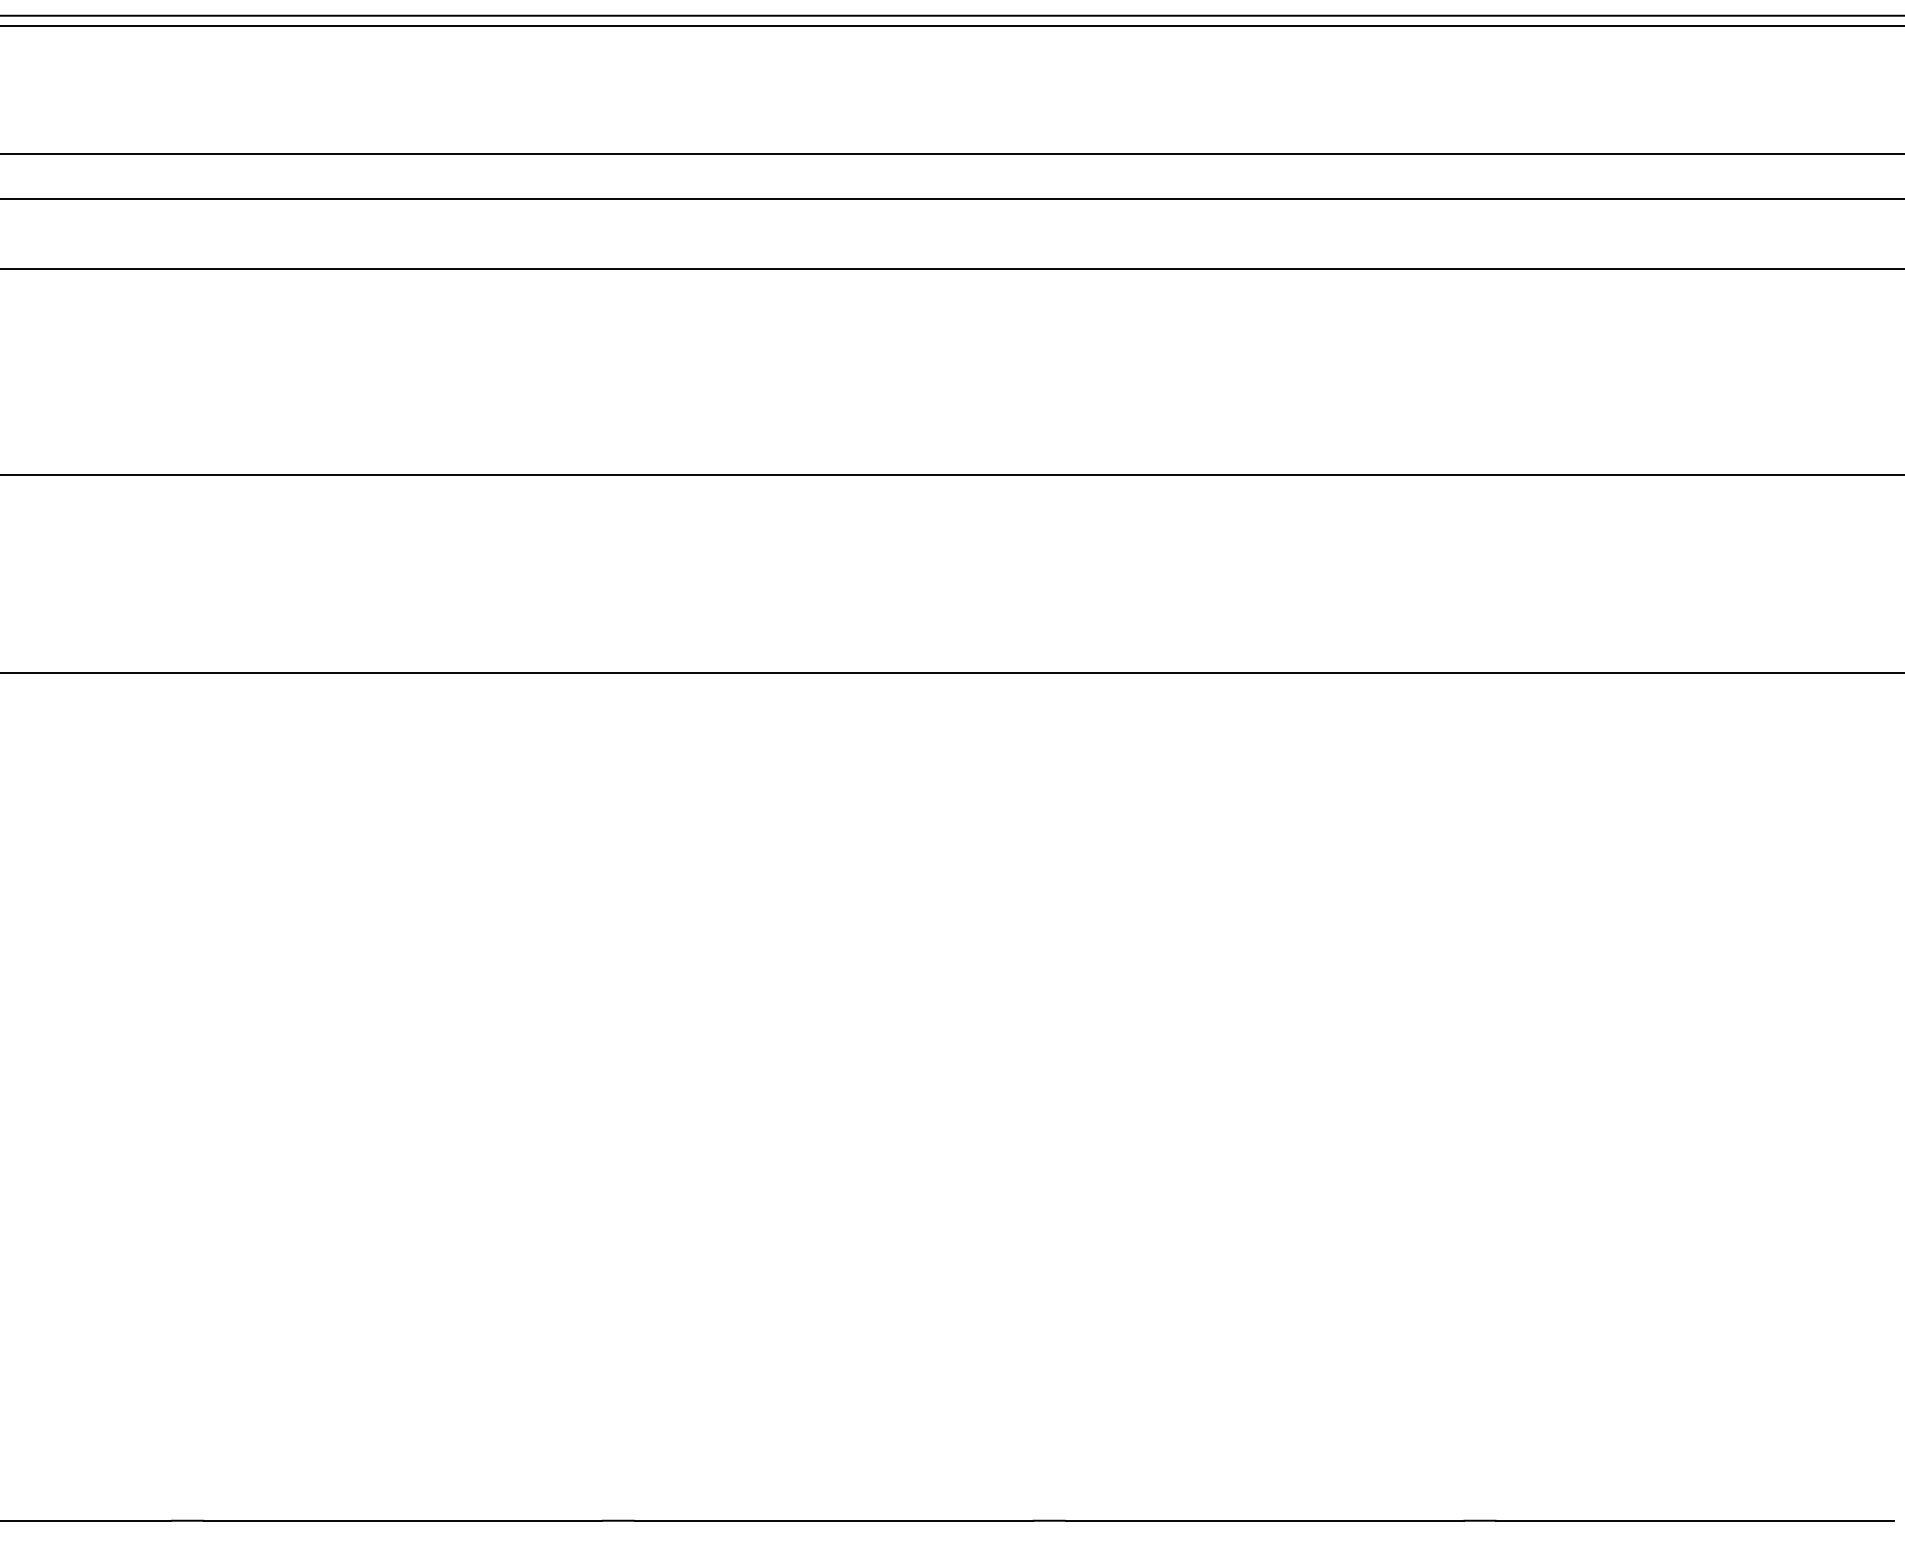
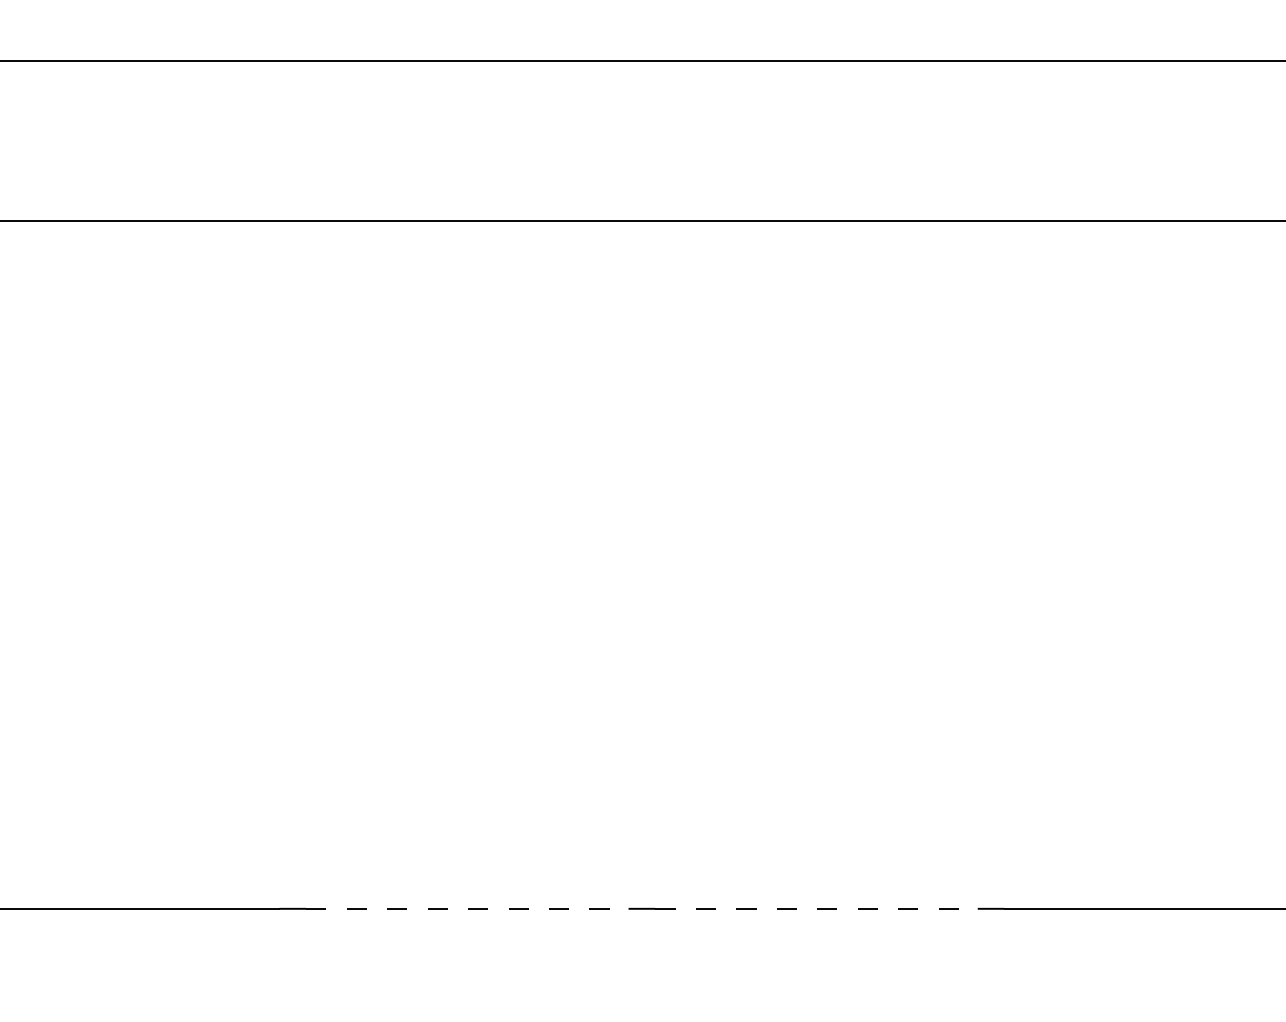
line: (833, 1520) -> (467, 908), solid -> dashed
line: (1264, 1520) -> (816, 908), solid -> dashed

